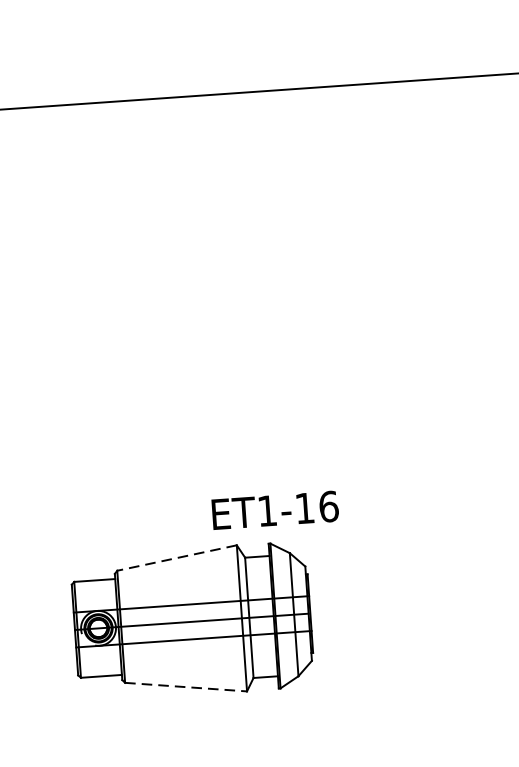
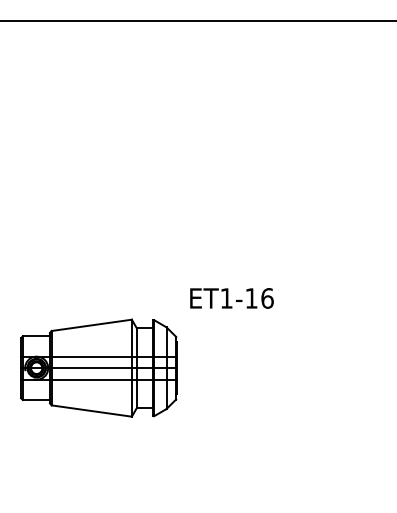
text: (274, 510) -> (231, 298), moved
line: (176, 558) -> (91, 325), dashed -> solid
line: (187, 687) -> (92, 411), dashed -> solid

